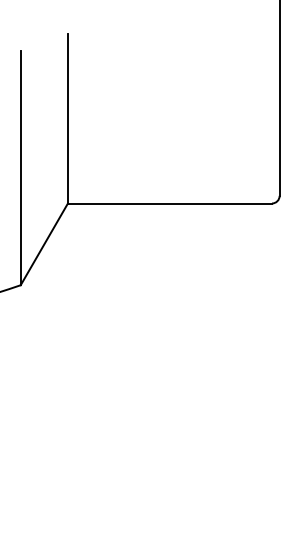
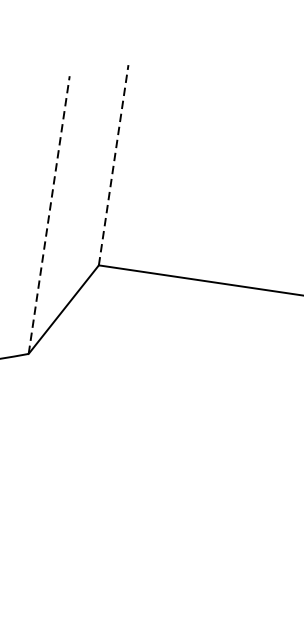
line: (67, 118) -> (113, 164), solid -> dashed
line: (20, 167) -> (48, 214), solid -> dashed

